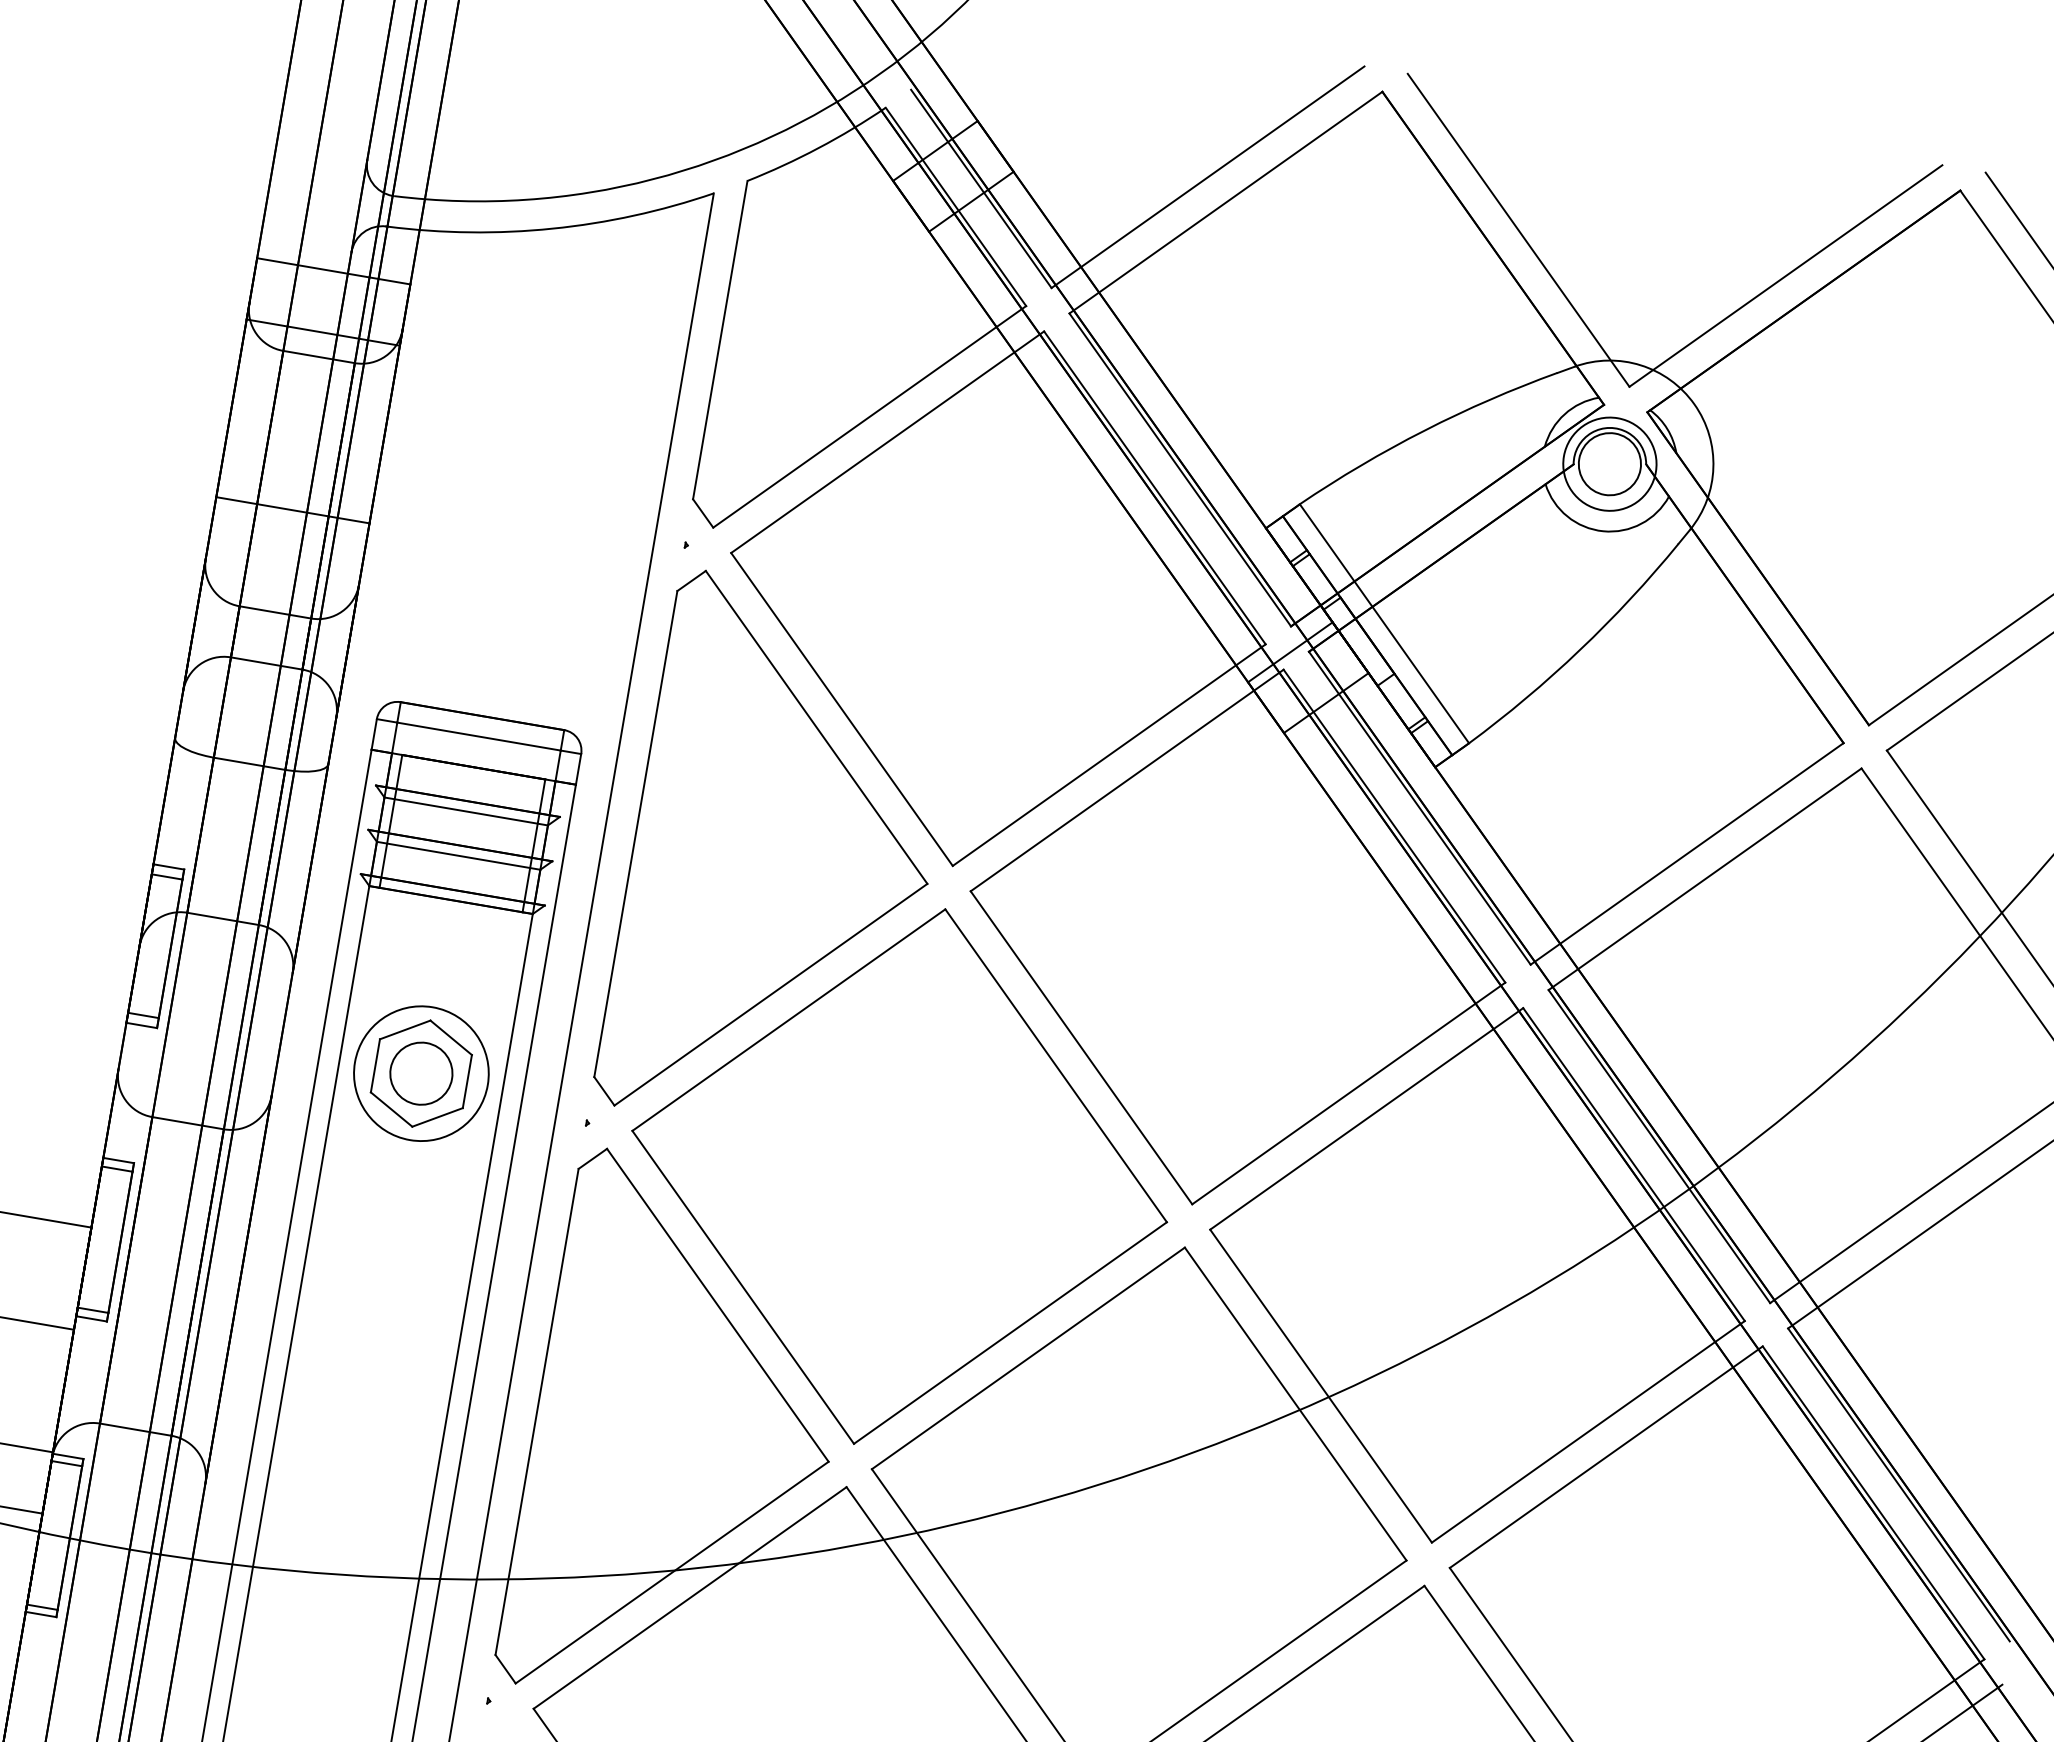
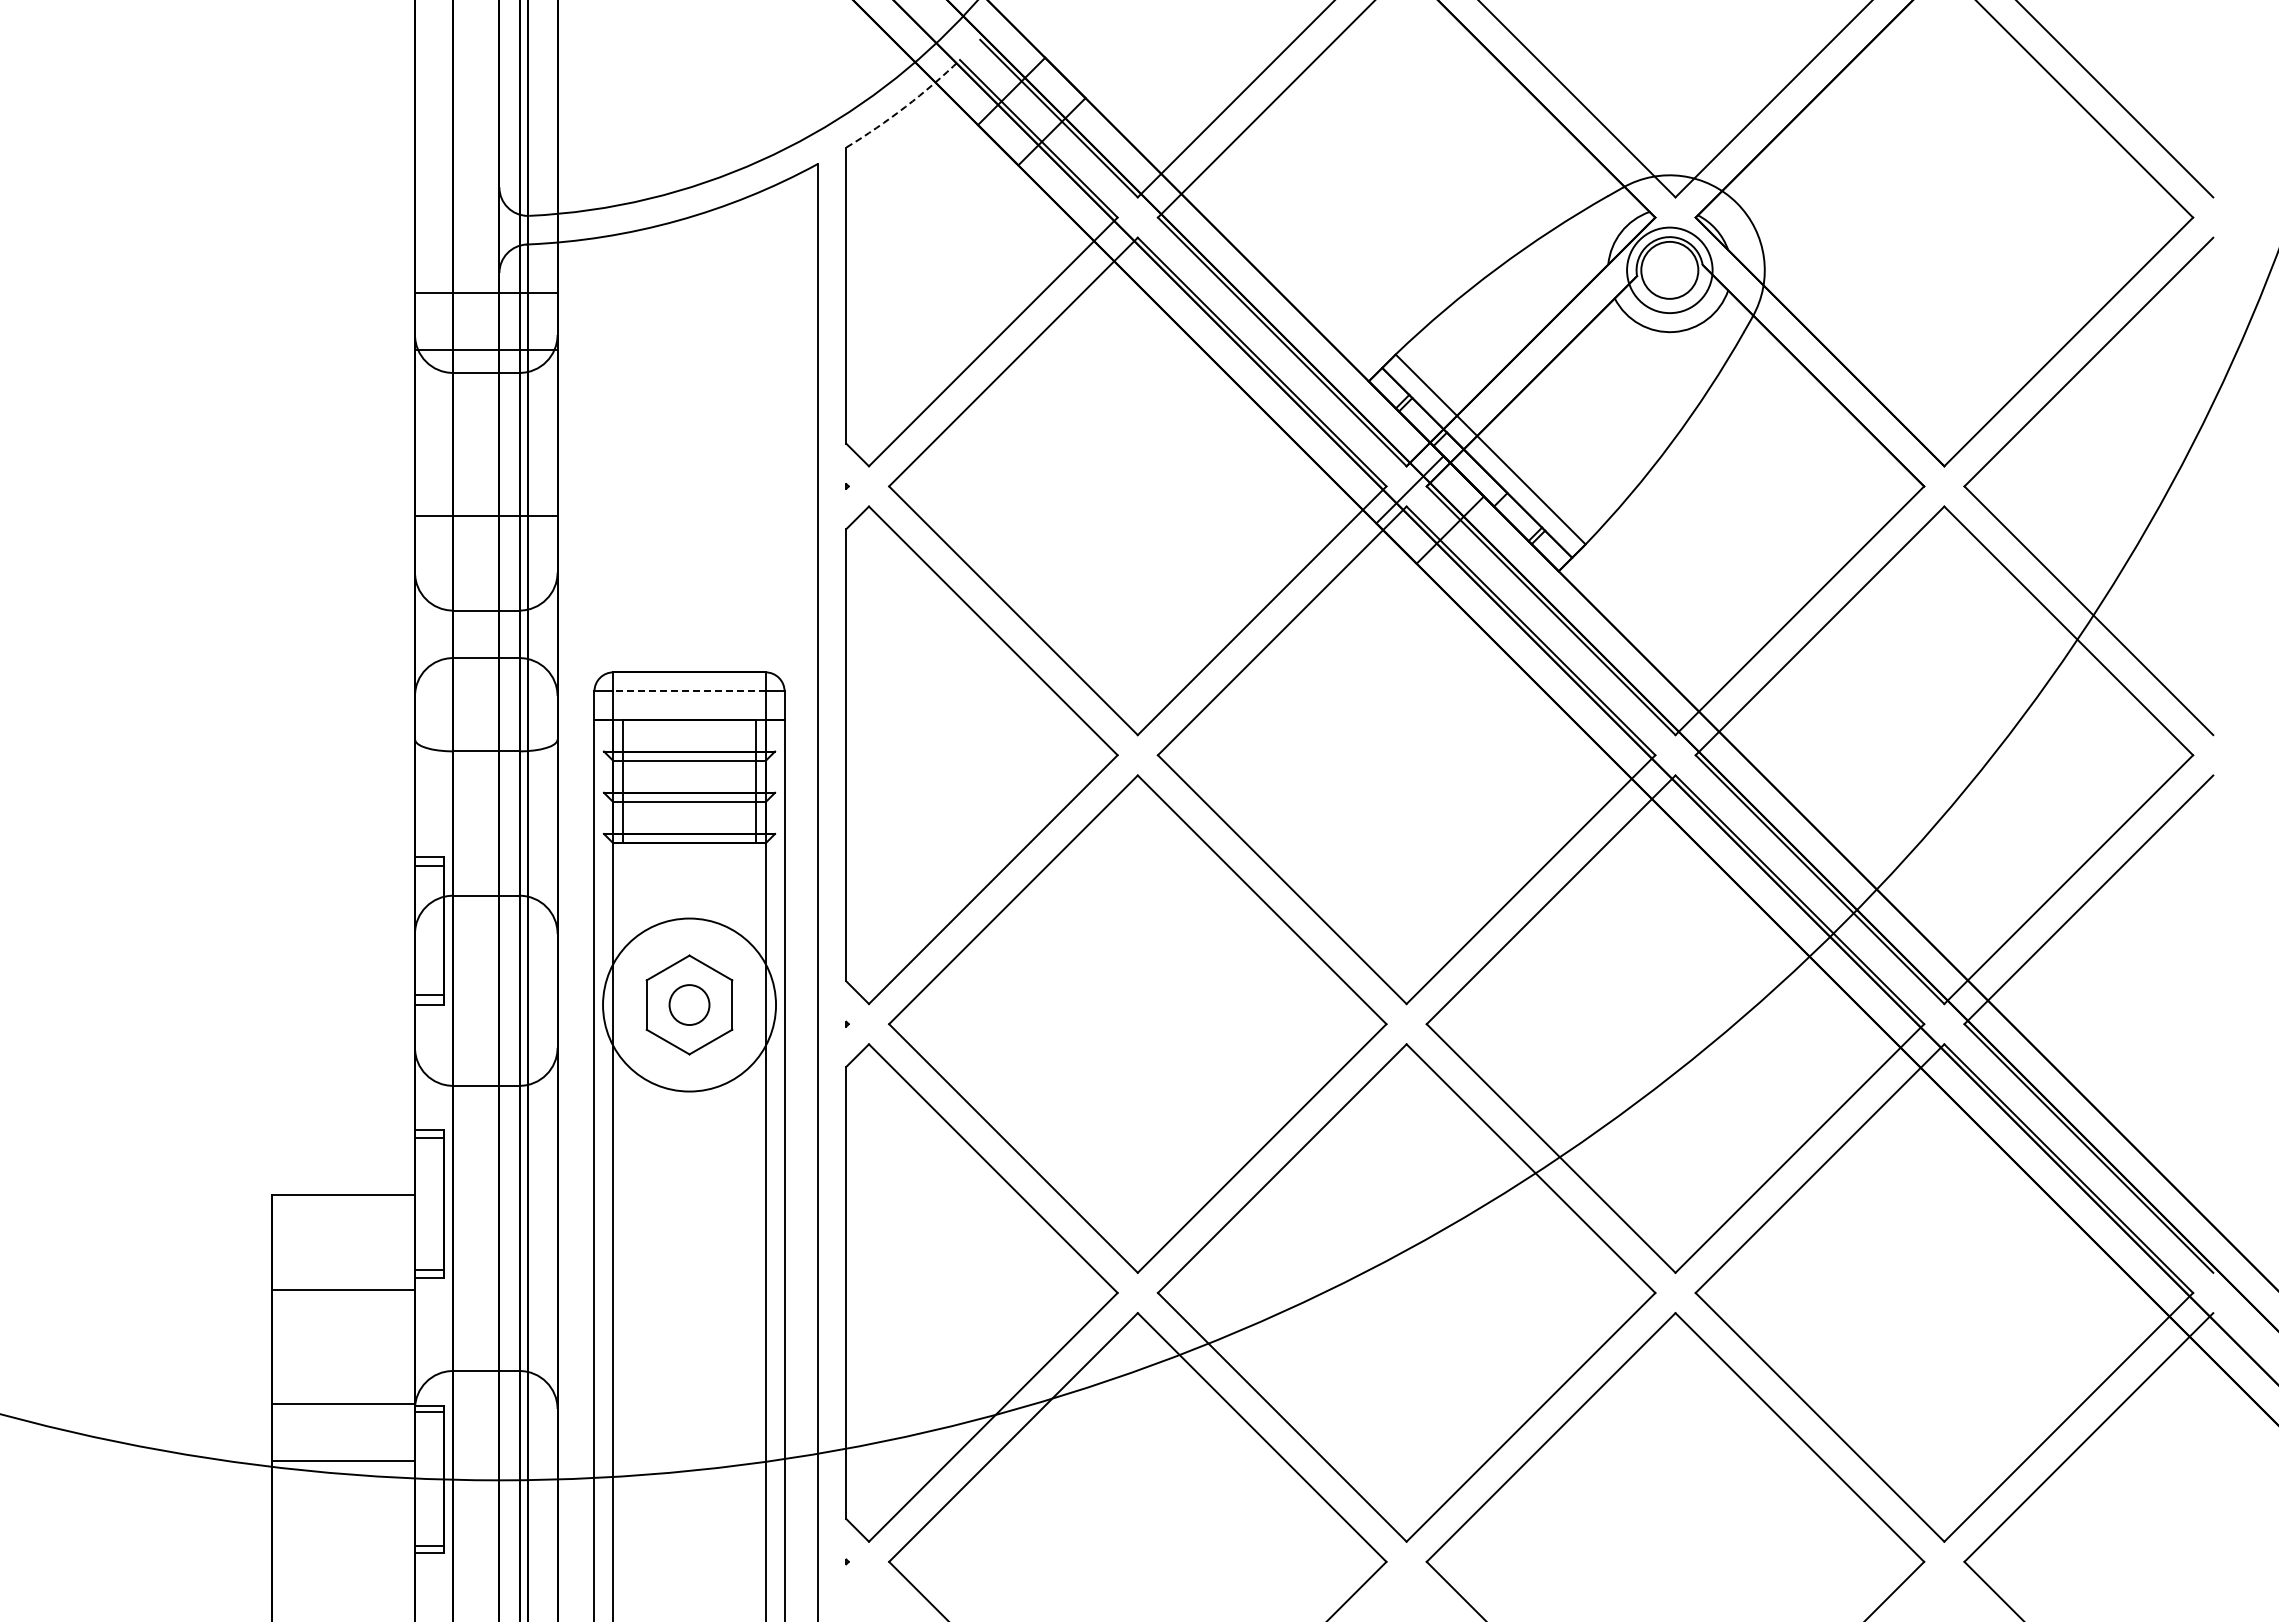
arc: (818, 147) -> (905, 106), solid -> dashed
line: (478, 736) -> (689, 691), solid -> dashed
circle: (421, 1073) -> (689, 1004), size x0.7
circle: (421, 1073) -> (689, 1004), size x1.4

